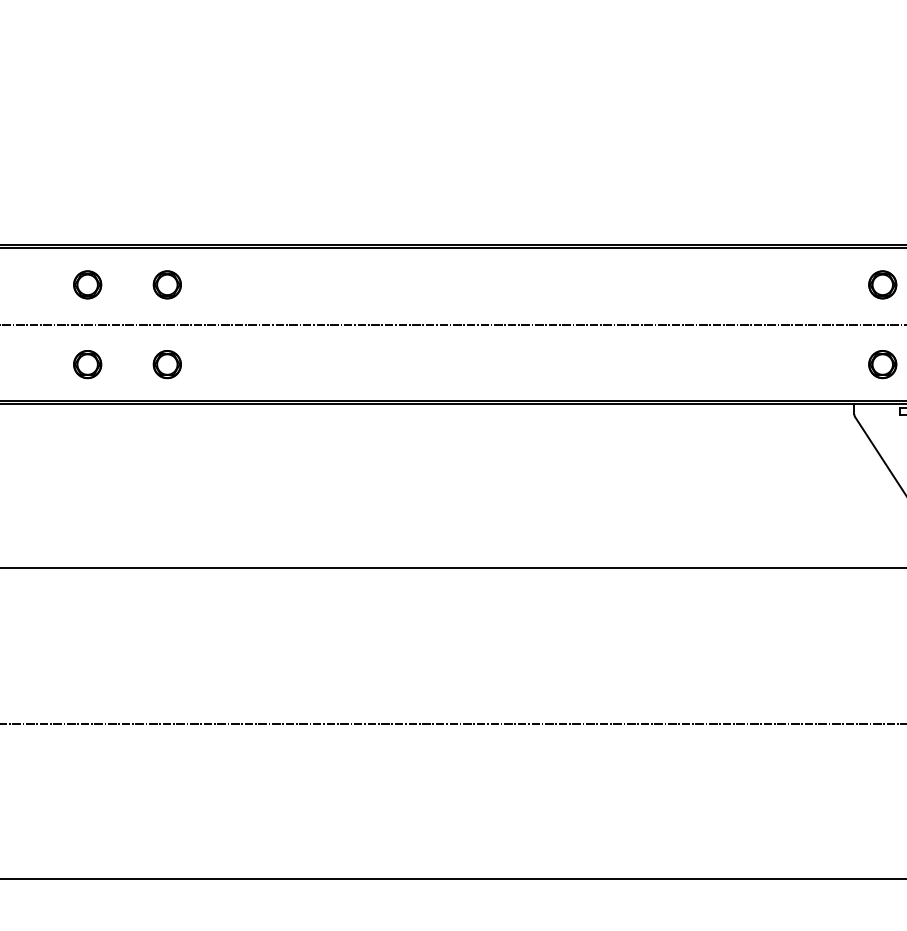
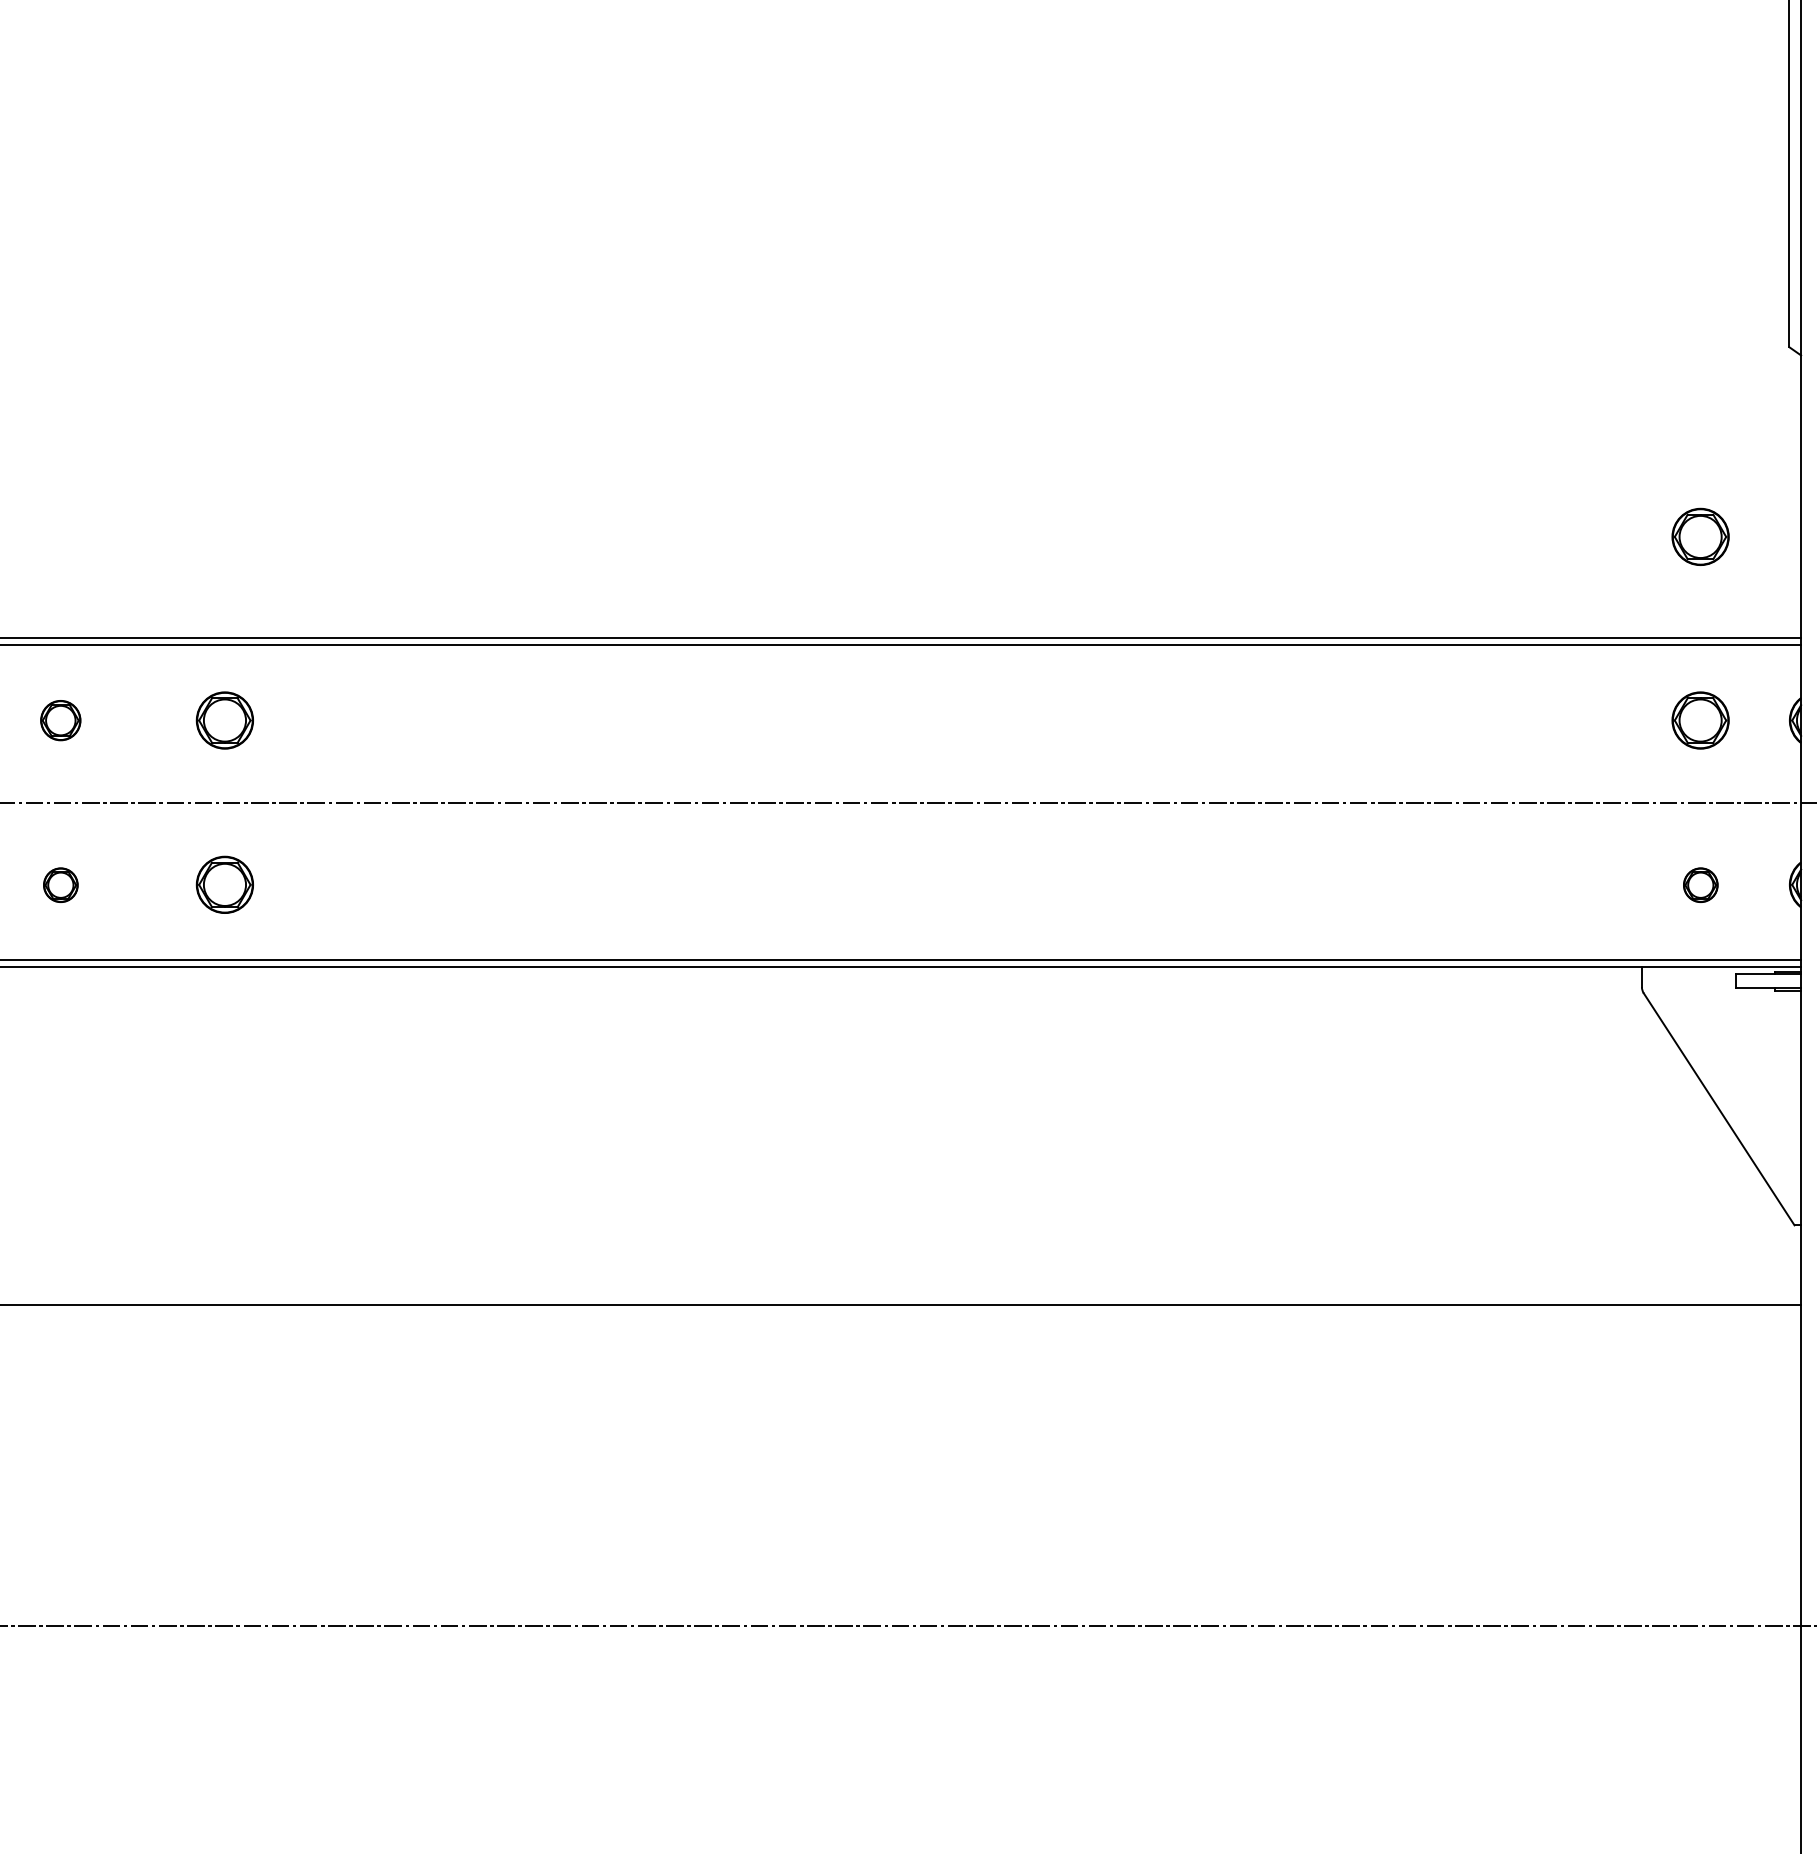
part: (882, 195) -> (1700, 536), added
part: (87, 284) -> (60, 719), size x0.7
part: (87, 364) -> (60, 884), size x0.6
part: (882, 364) -> (1700, 884), size x0.6

